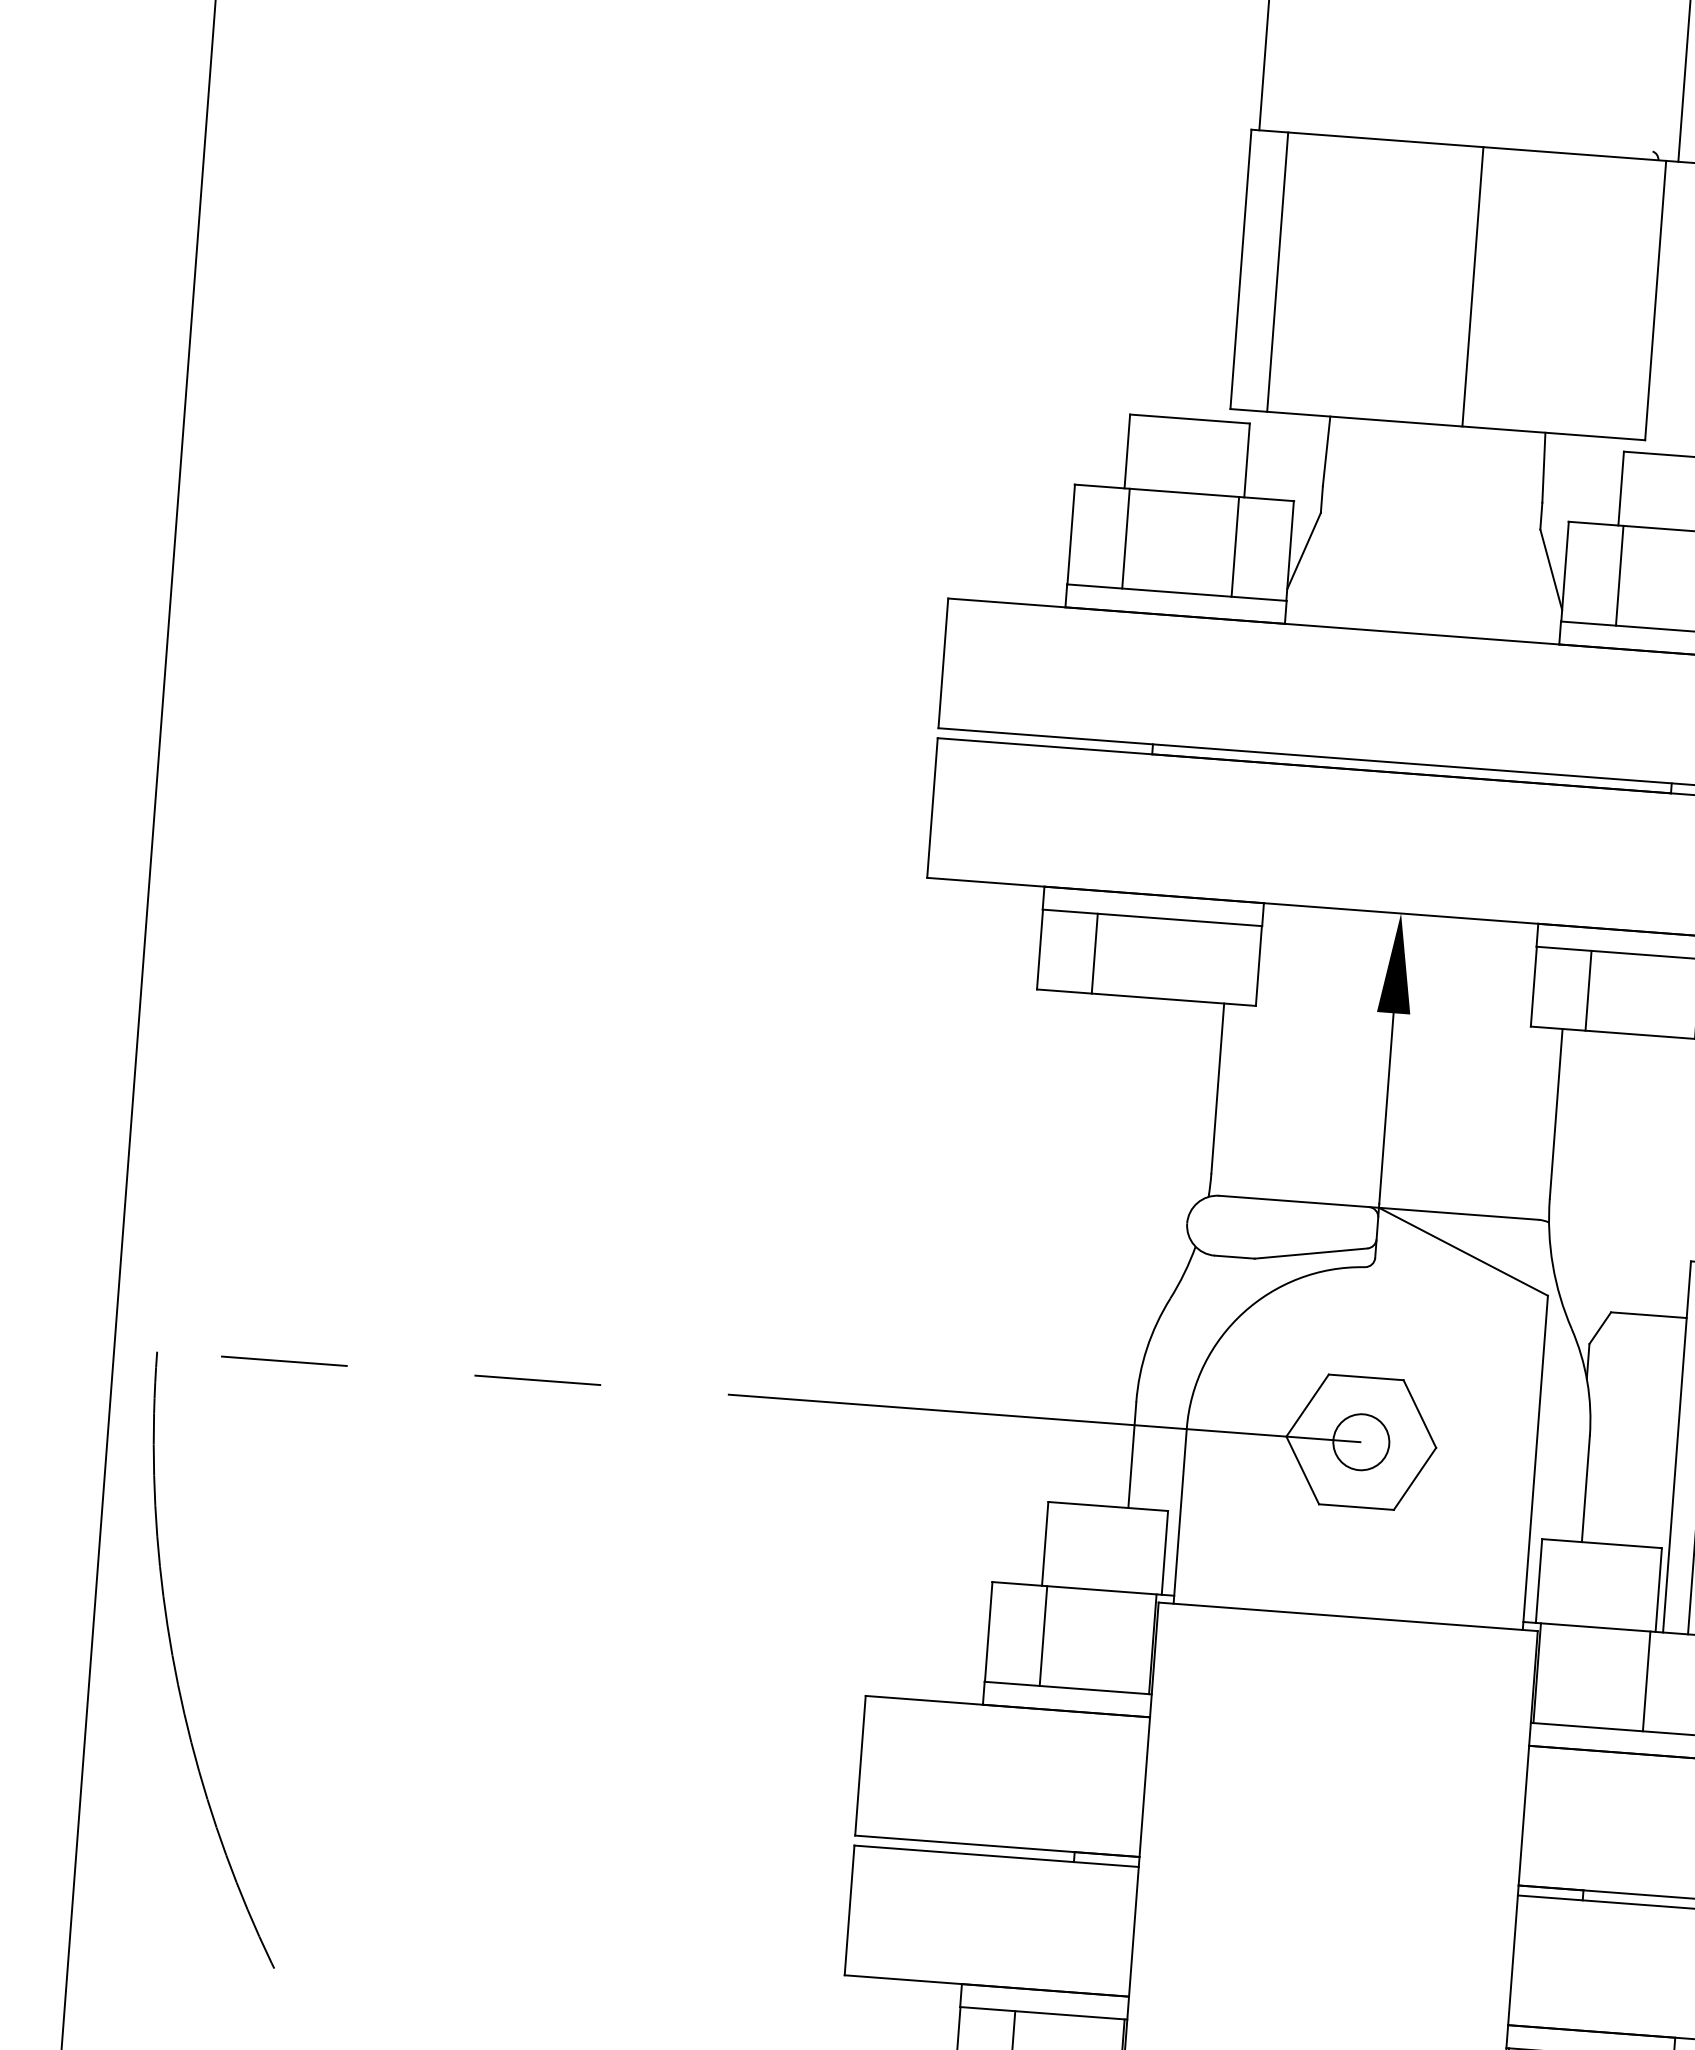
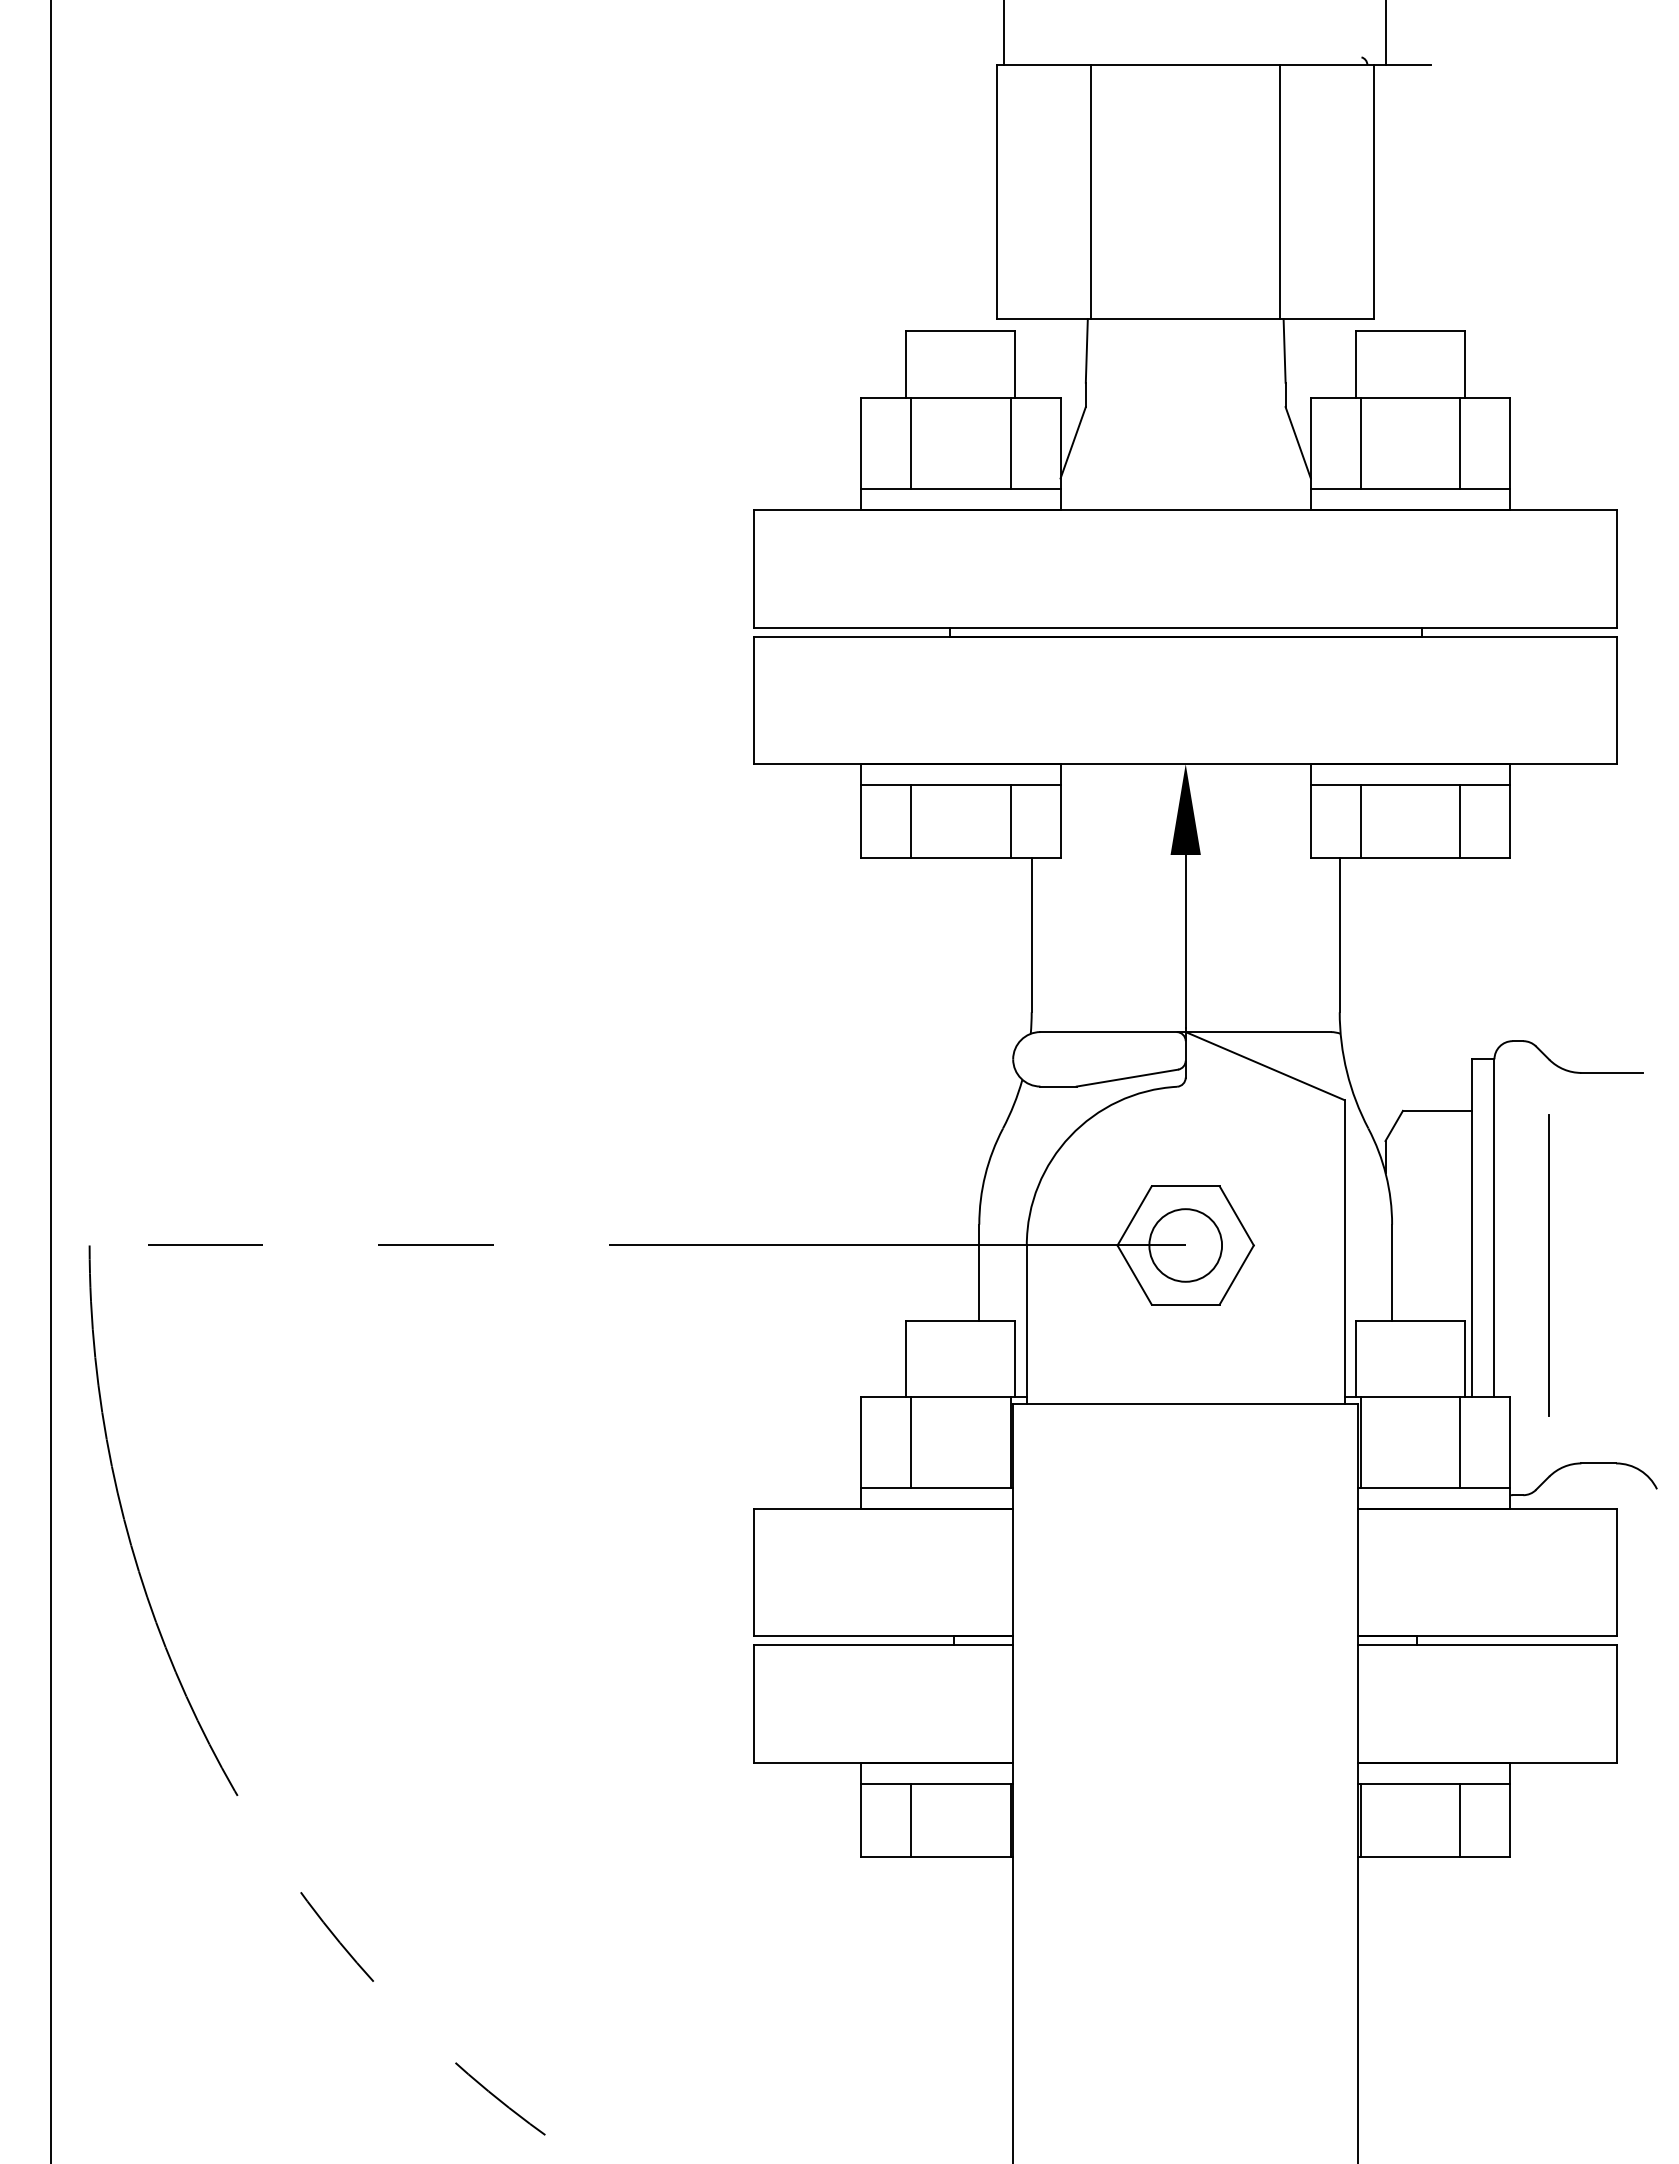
line: (1277, 271) -> (1091, 191), moved
line: (1473, 286) -> (1280, 191), moved
line: (1203, 961) -> (1010, 821), added
circle: (1361, 1442) -> (1185, 1245), size x1.43

